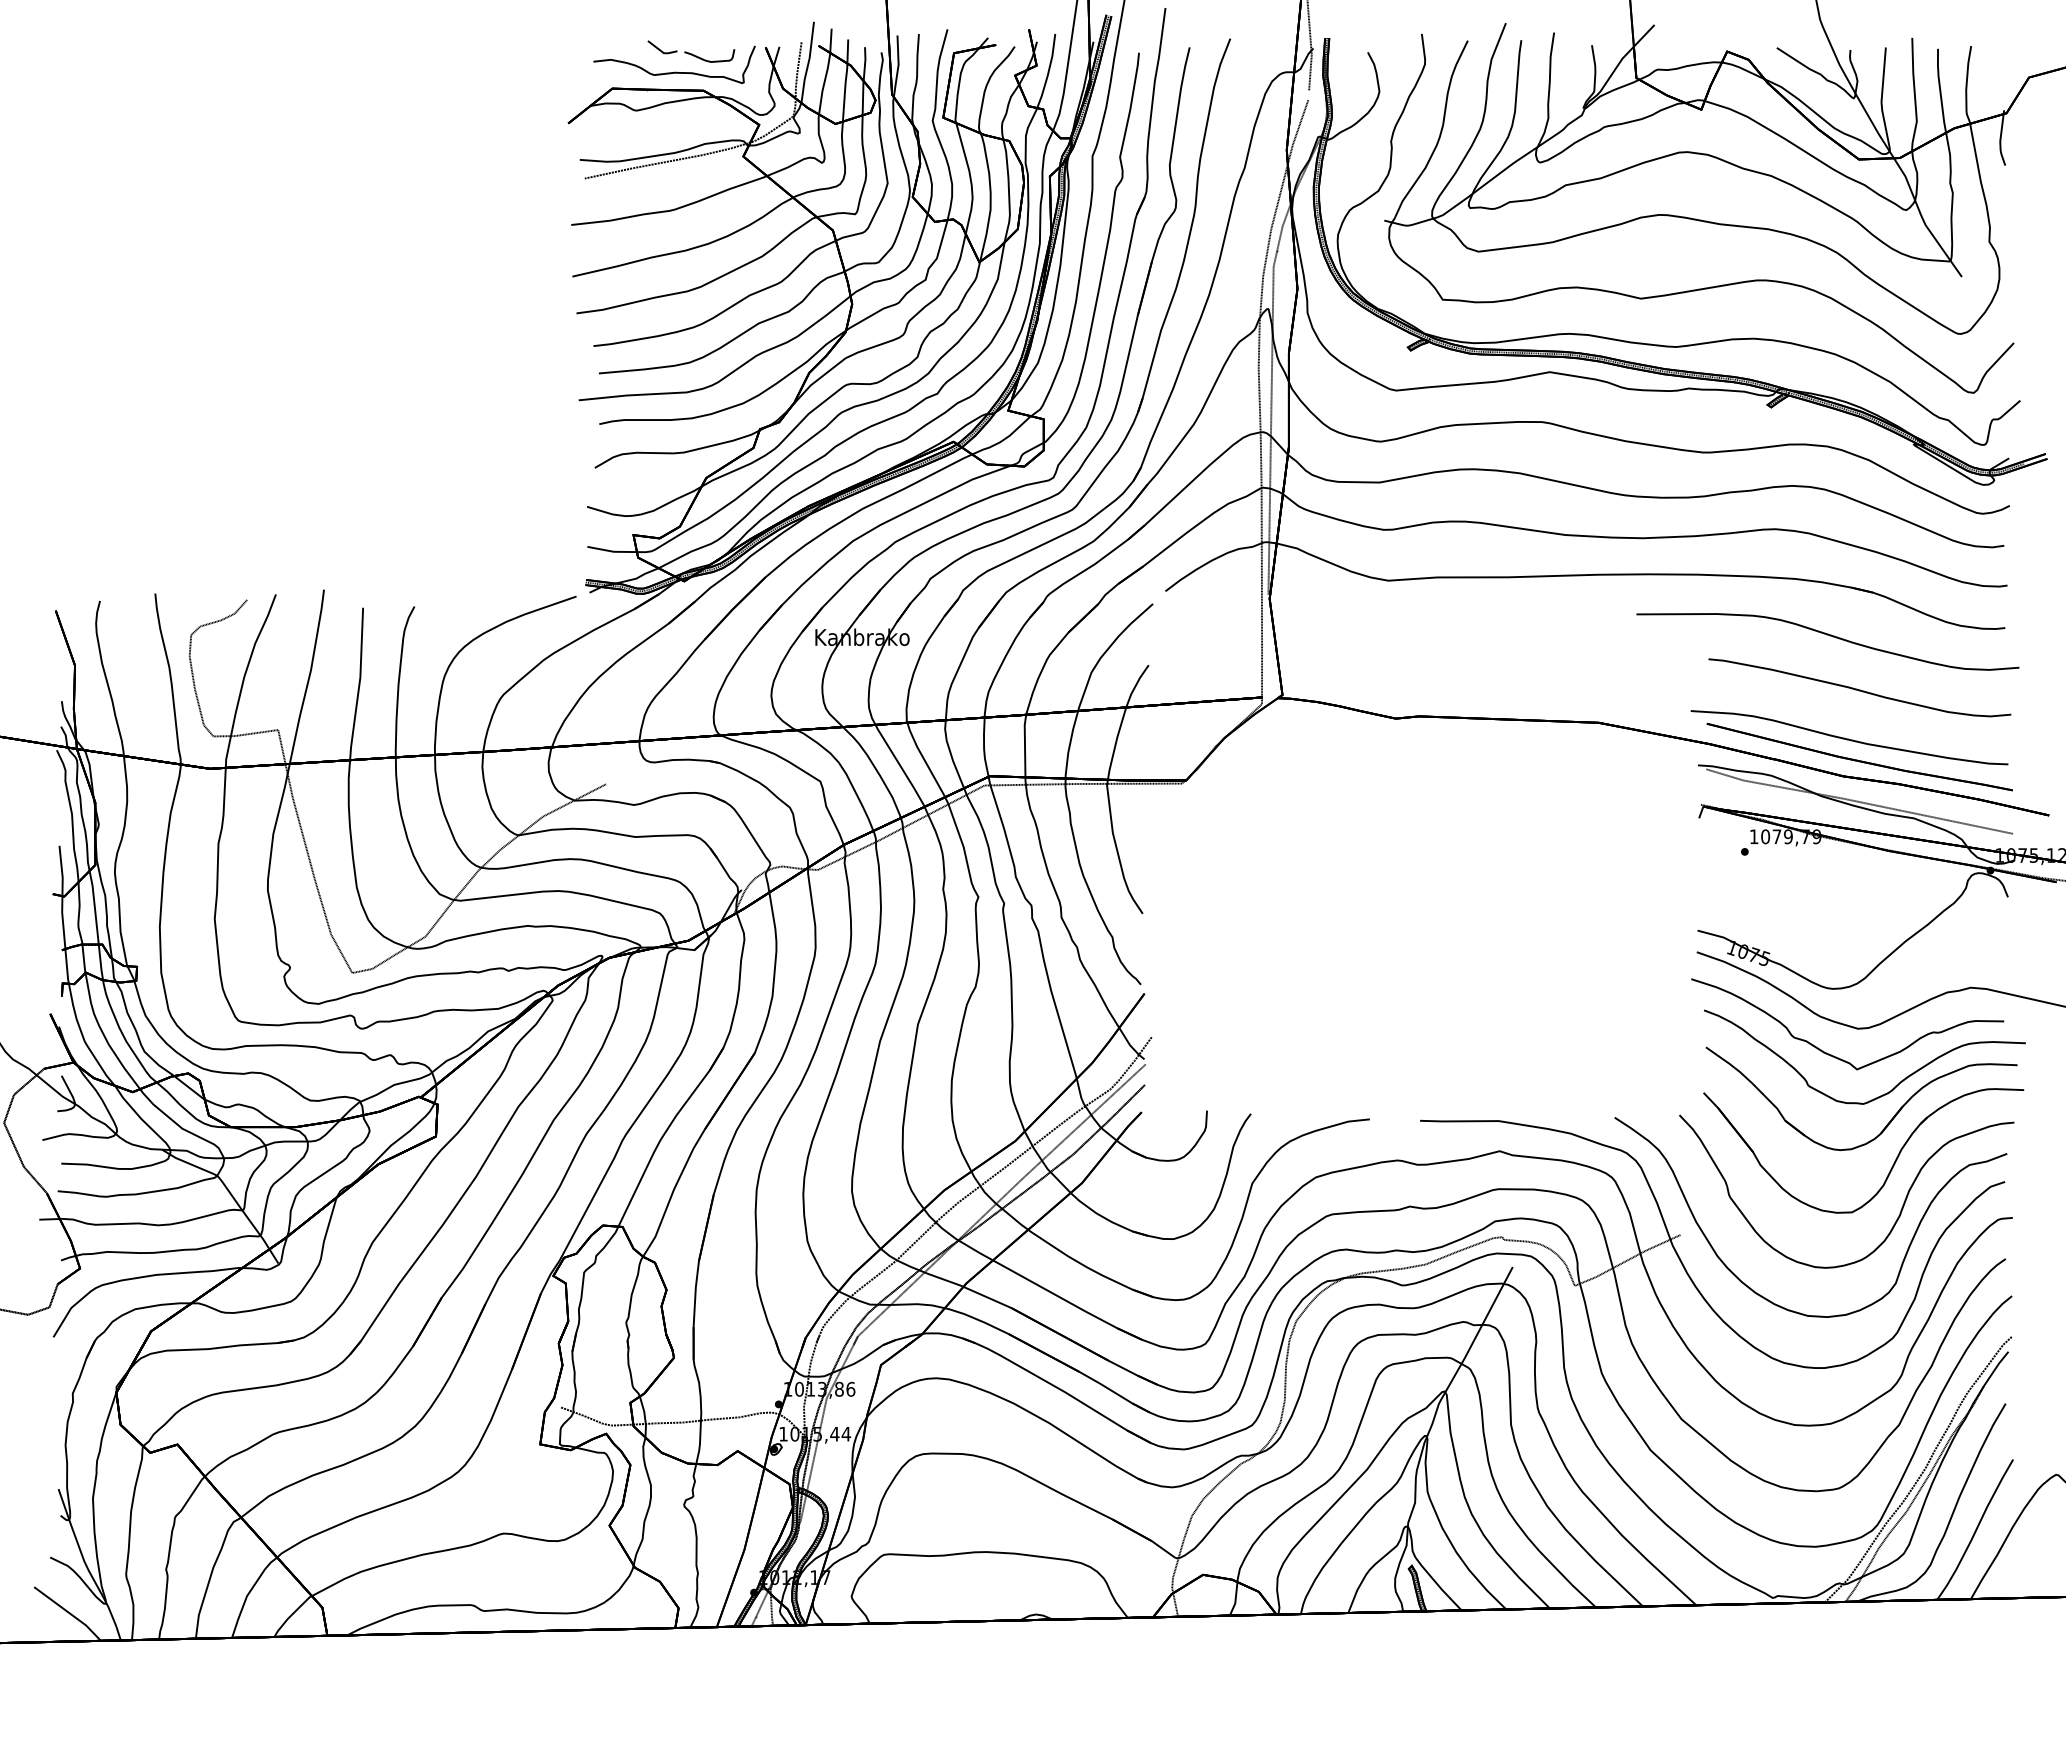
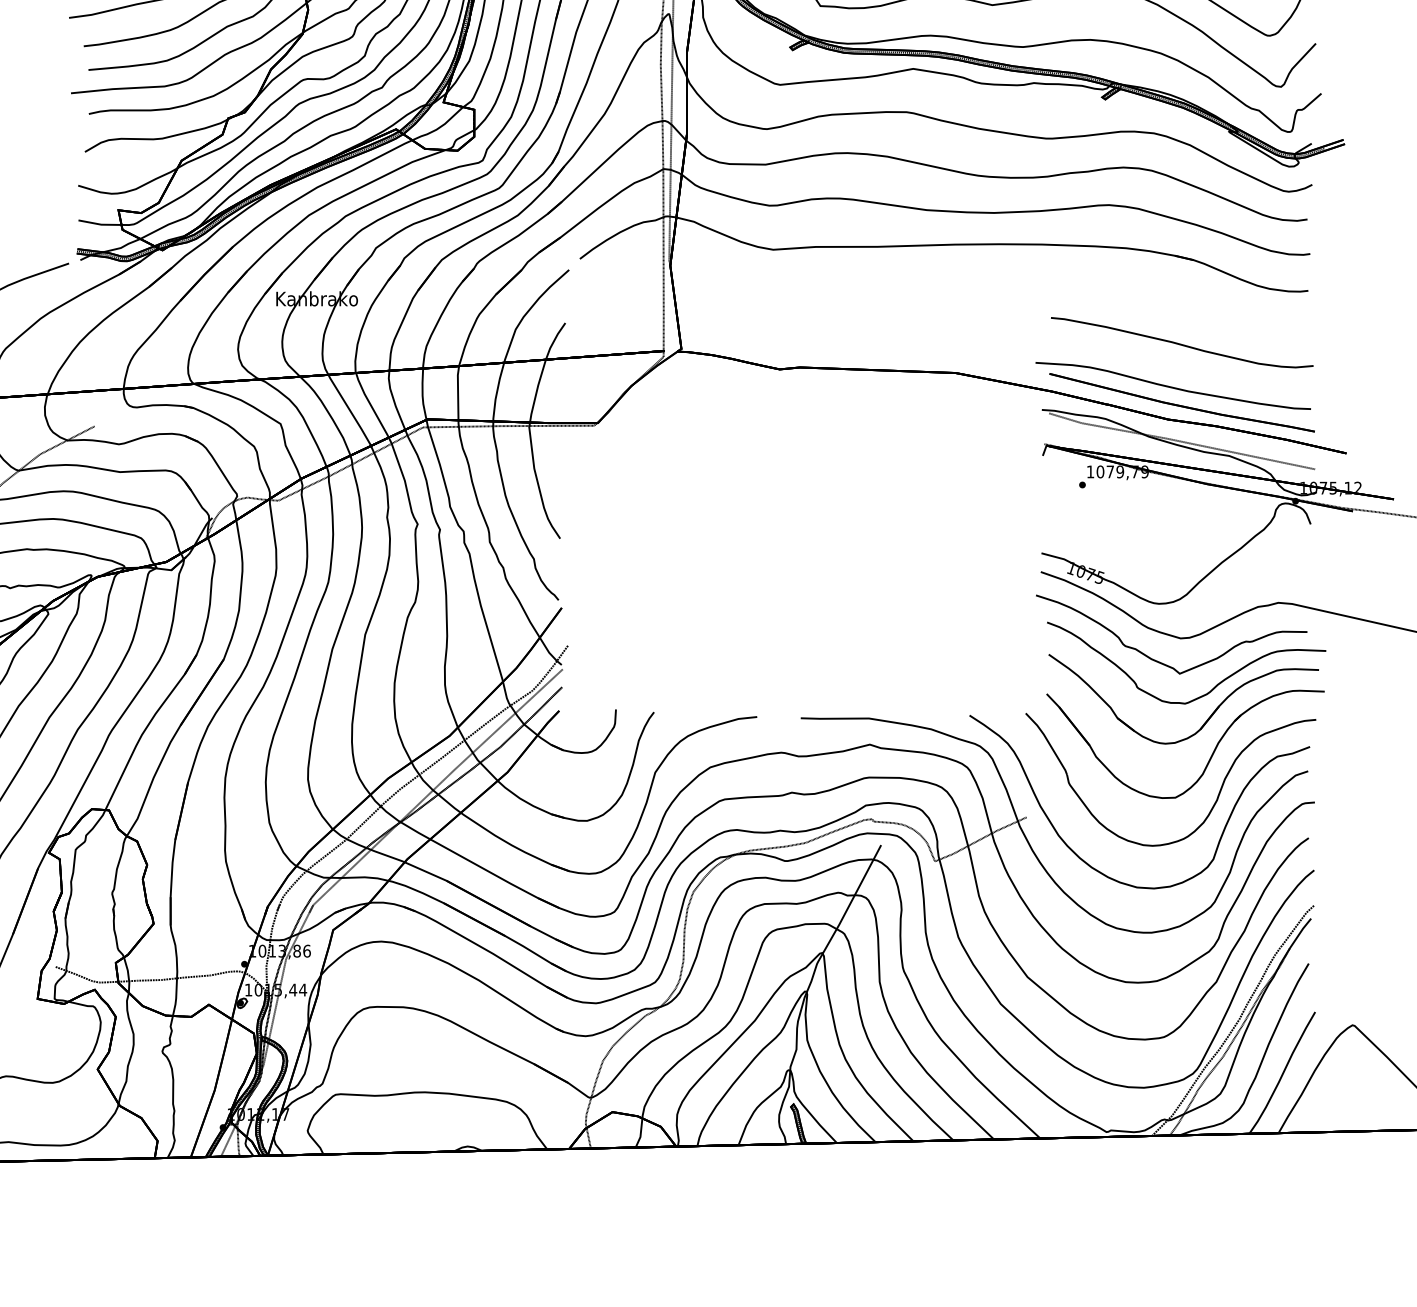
curve: (1830, 636) -> (1156, 298), removed

